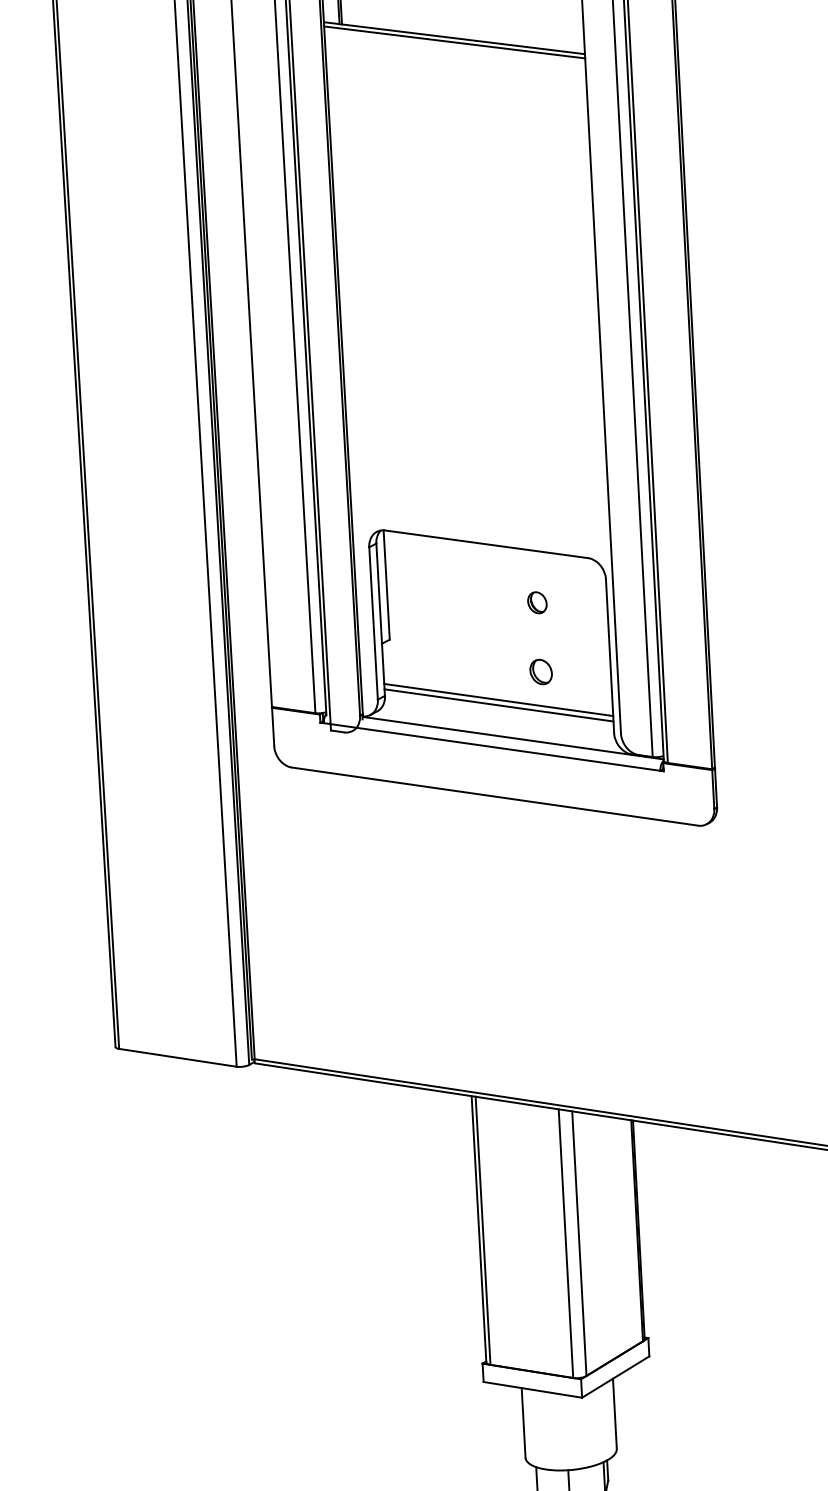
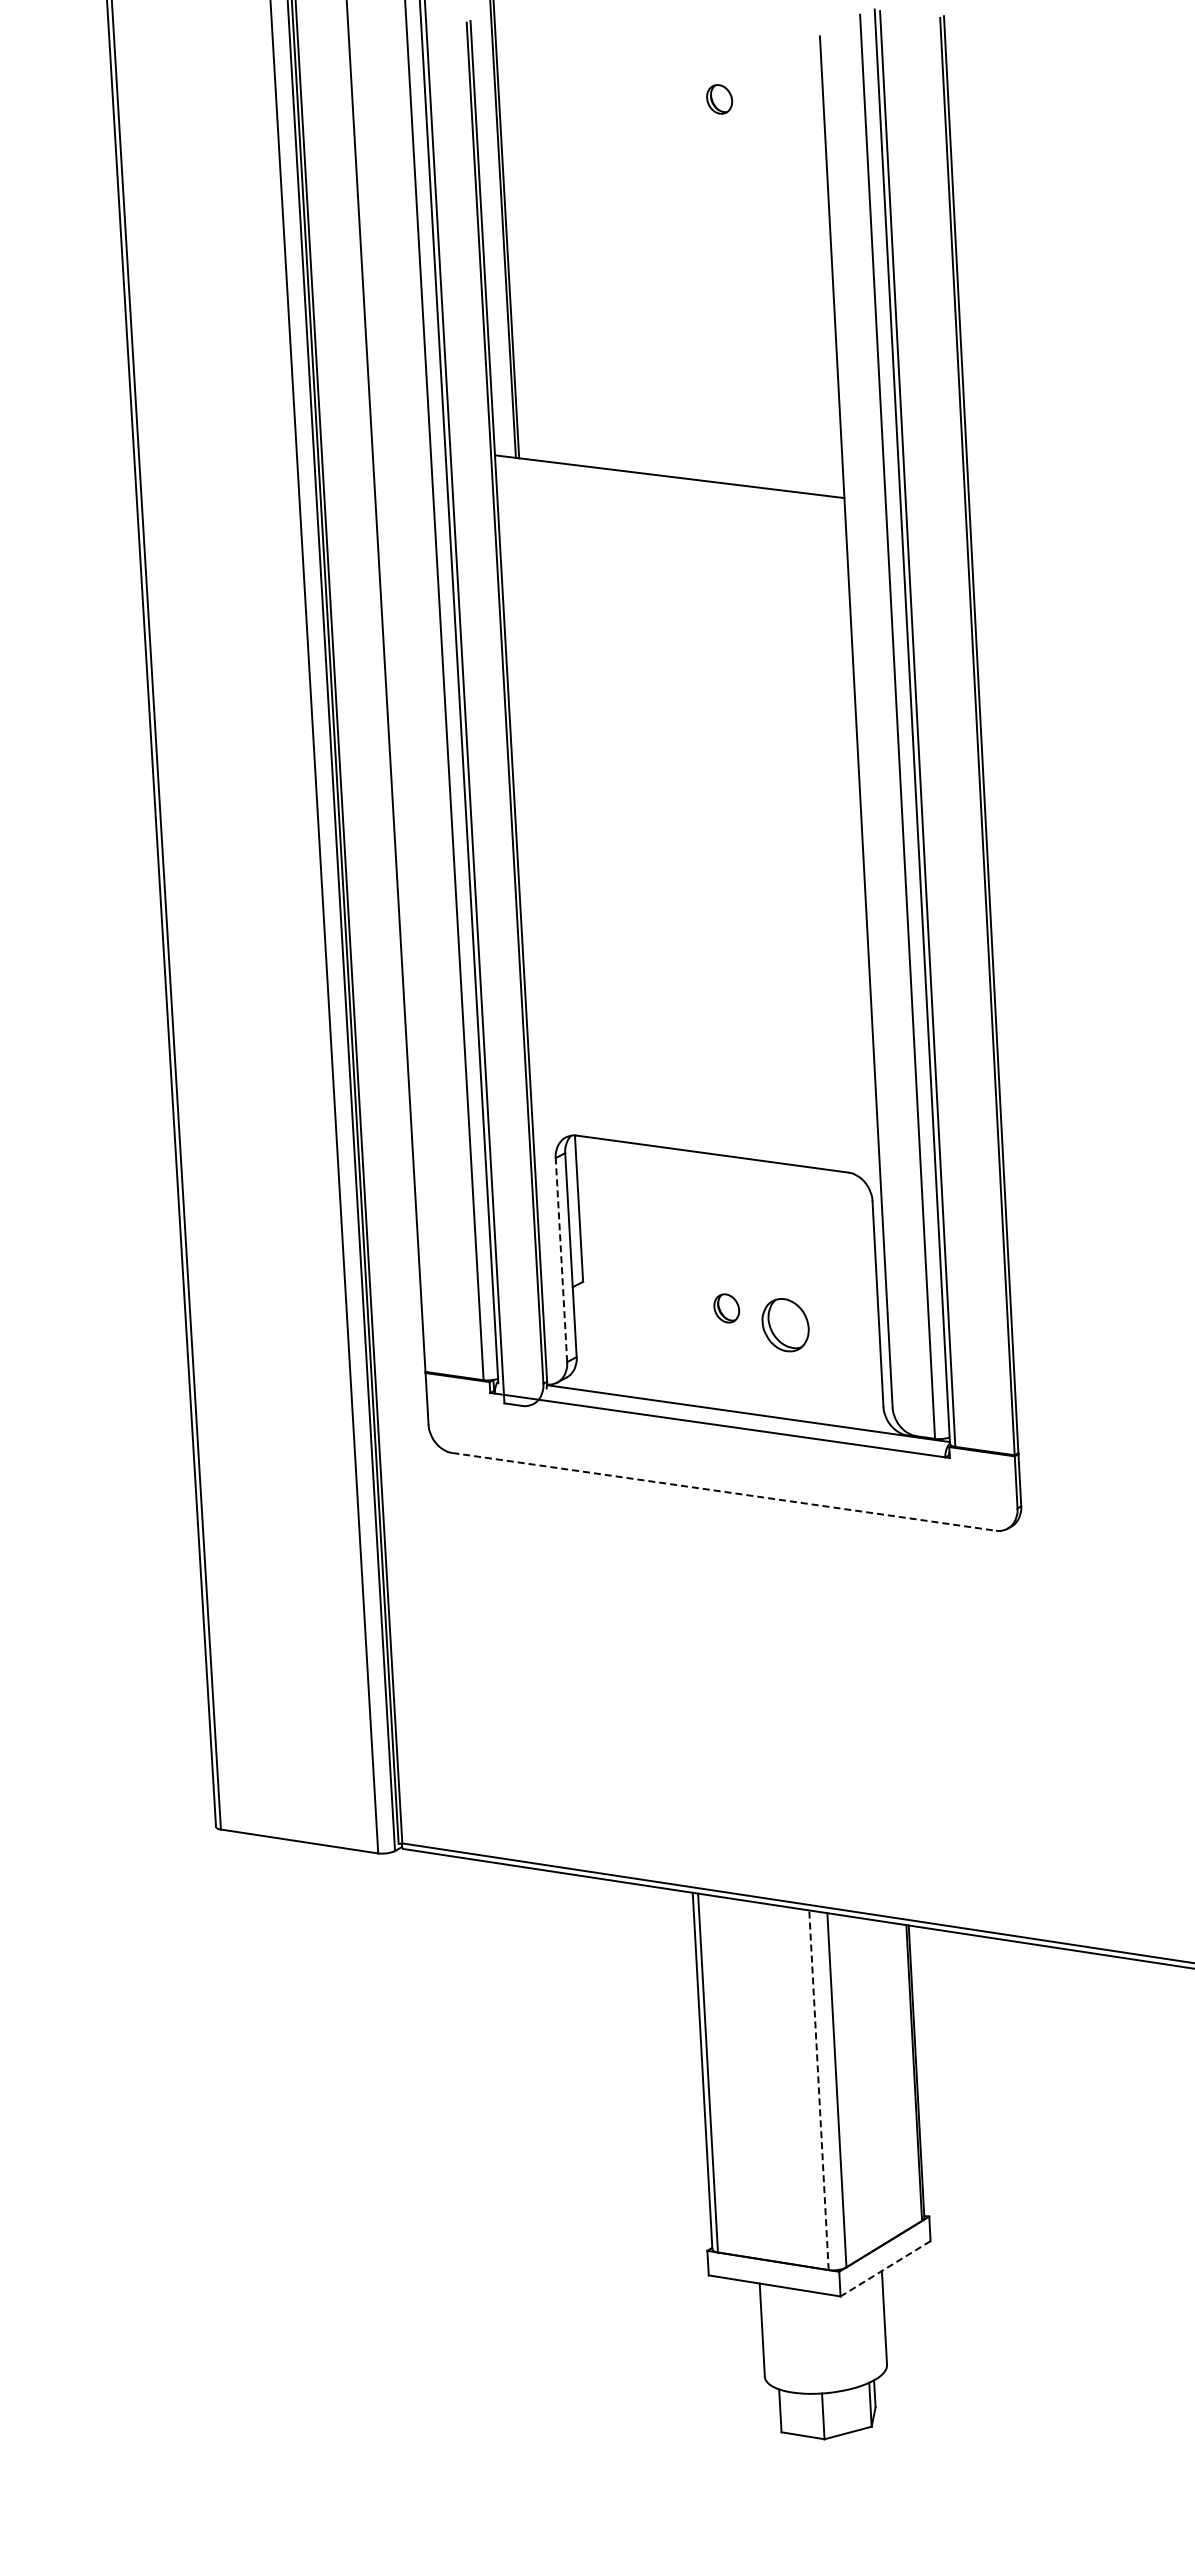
line: (454, 42) -> (669, 482), removed
part: (537, 602) -> (726, 1308), moved
line: (373, 623) -> (561, 1259), solid -> dashed
part: (540, 671) -> (785, 1324), size x1.6
line: (498, 699) -> (728, 1362), removed
line: (499, 705) -> (729, 1369), removed
line: (495, 796) -> (724, 1491), solid -> dashed
line: (565, 1243) -> (818, 2089), solid -> dashed
line: (615, 1376) -> (885, 2268), solid -> dashed

